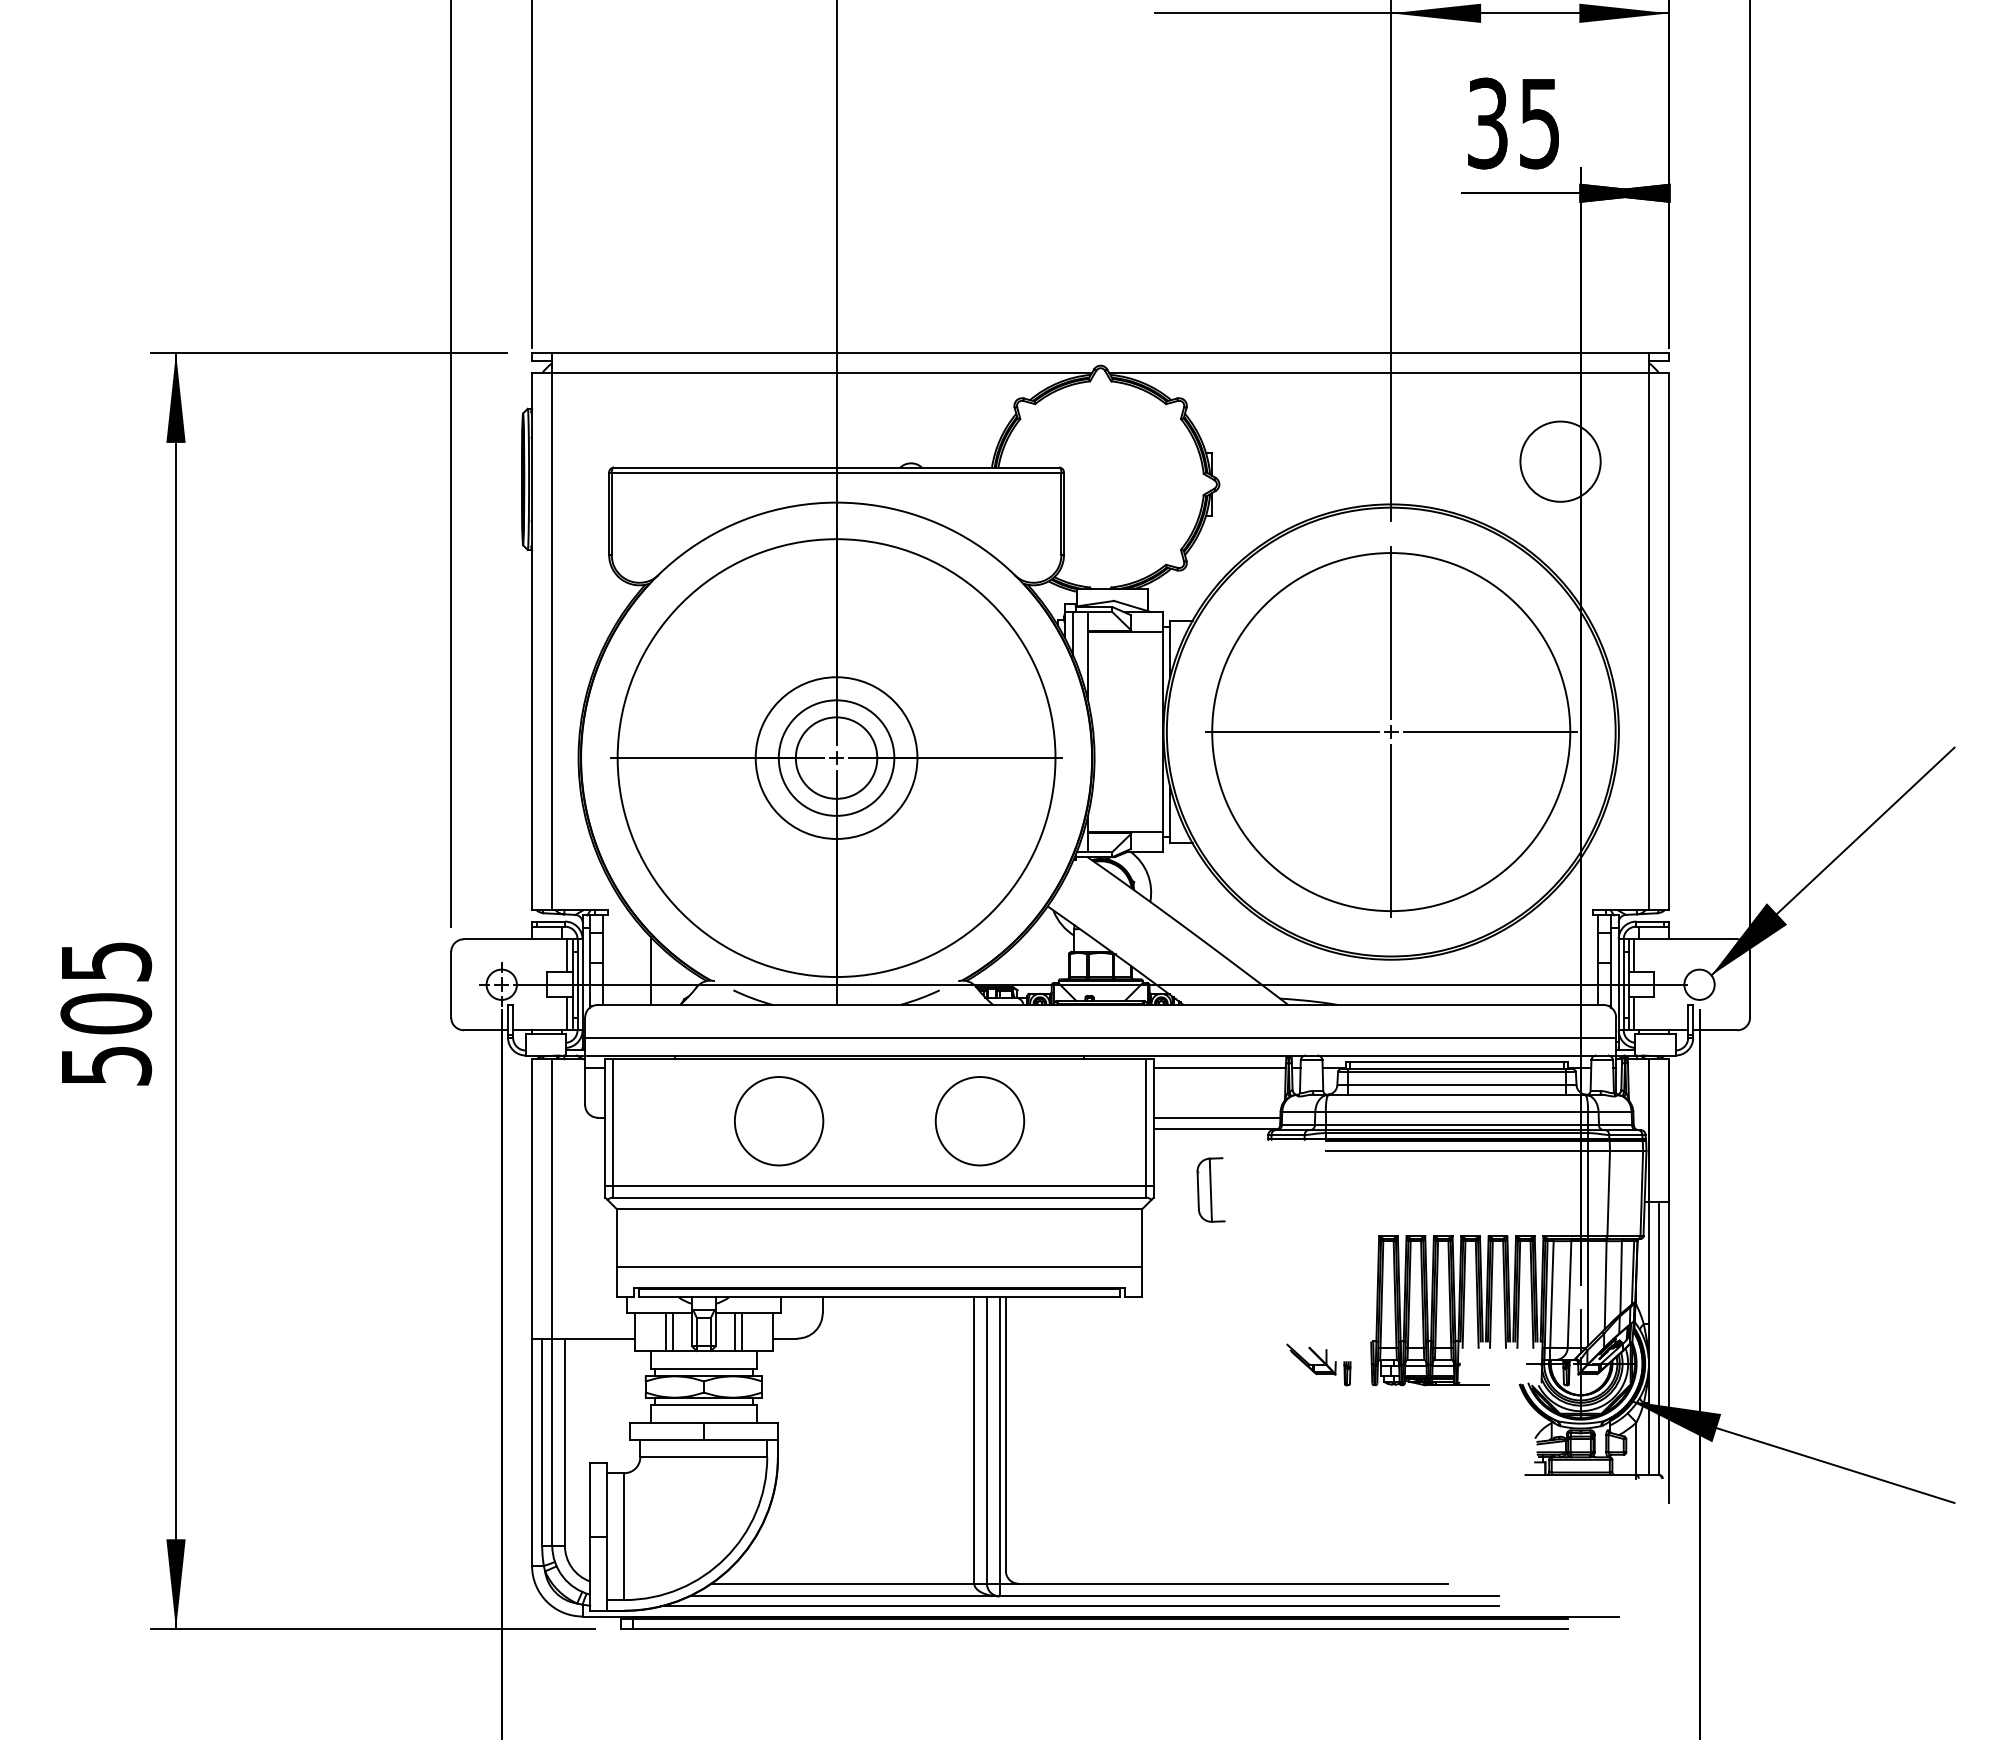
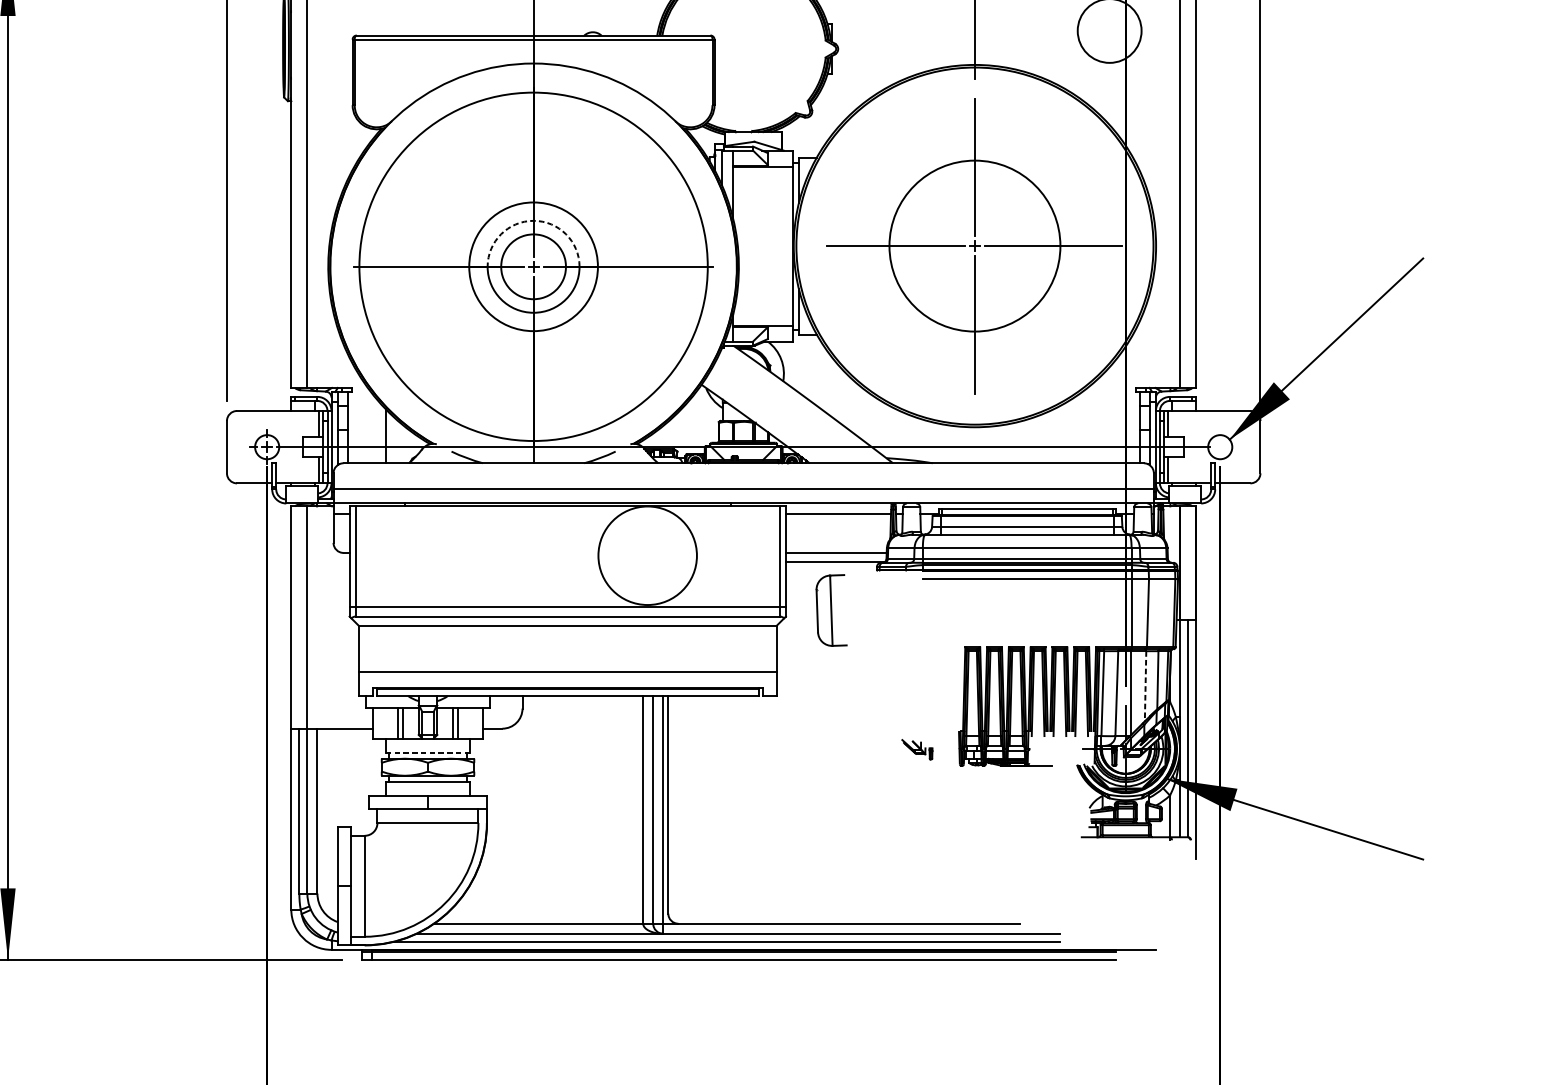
arc: (836, 700) -> (533, 220), solid -> dashed
circle: (1391, 732) -> (975, 246), size x0.6
circle: (779, 1121) -> (488, 555), removed
circle: (979, 1121) -> (647, 555), size x1.4
part: (1210, 1189) -> (831, 610), size x1.4
line: (1605, 1285) -> (1145, 686), solid -> dashed
part: (1318, 1364) -> (917, 749), size x0.6
line: (703, 1368) -> (427, 752), solid -> dashed

